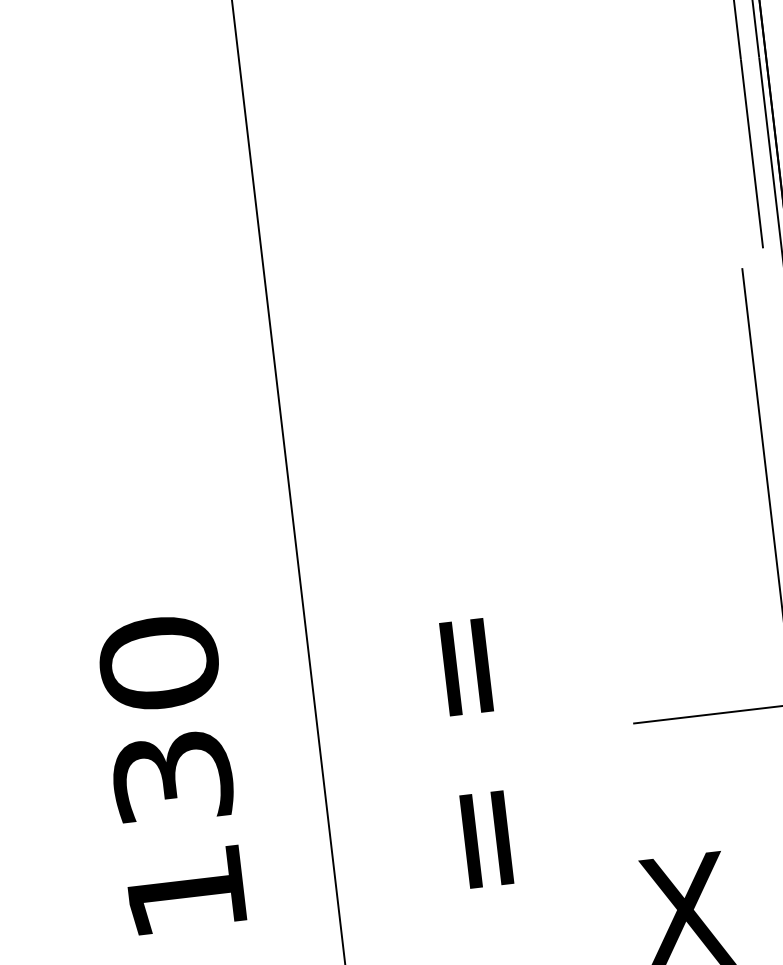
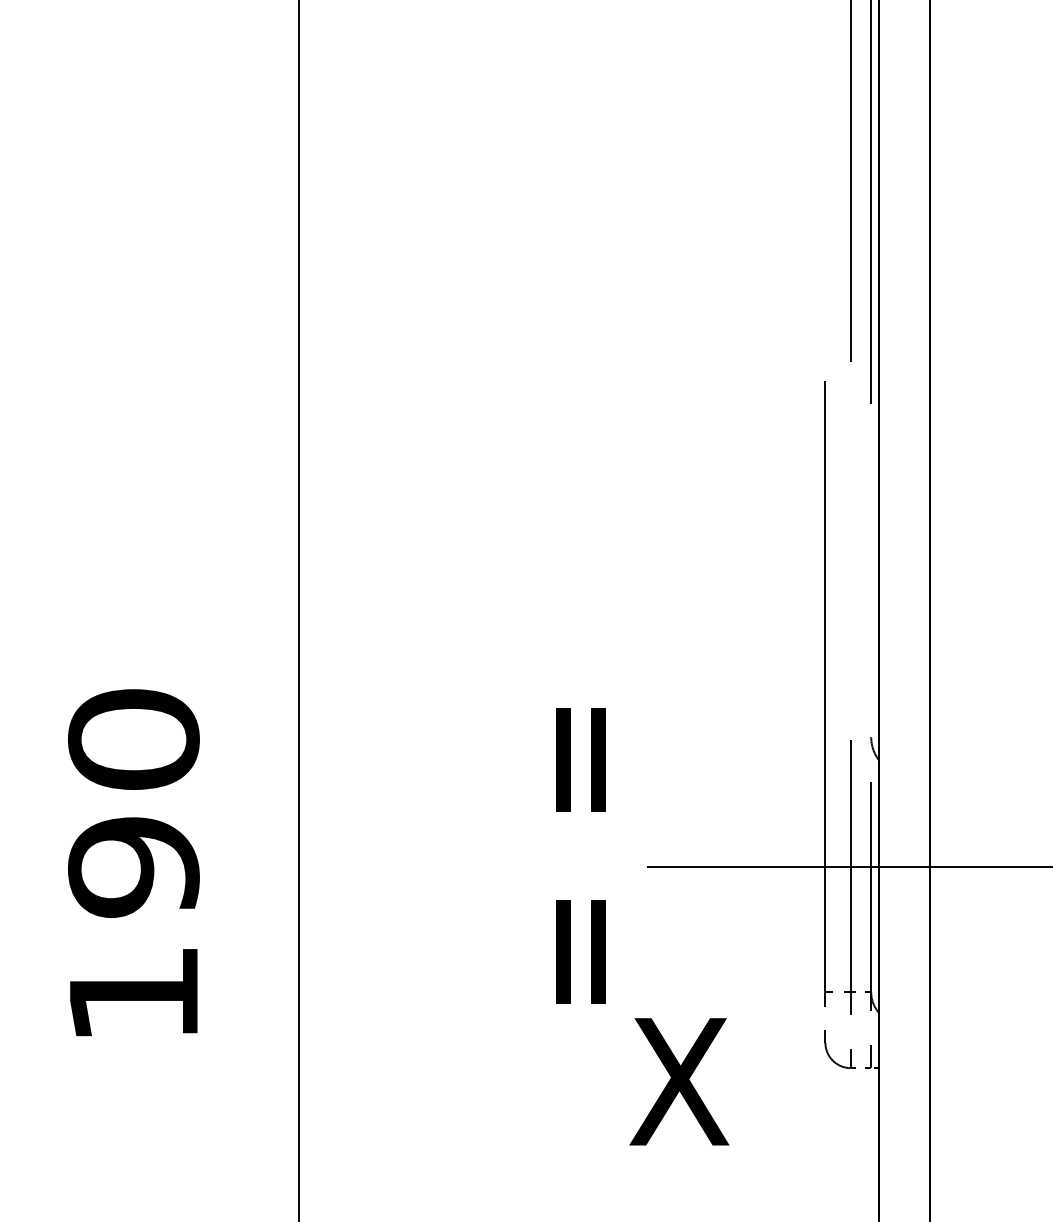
text: (476, 753) -> (580, 855), moved
text: (172, 778) -> (133, 867), 130 -> 190

